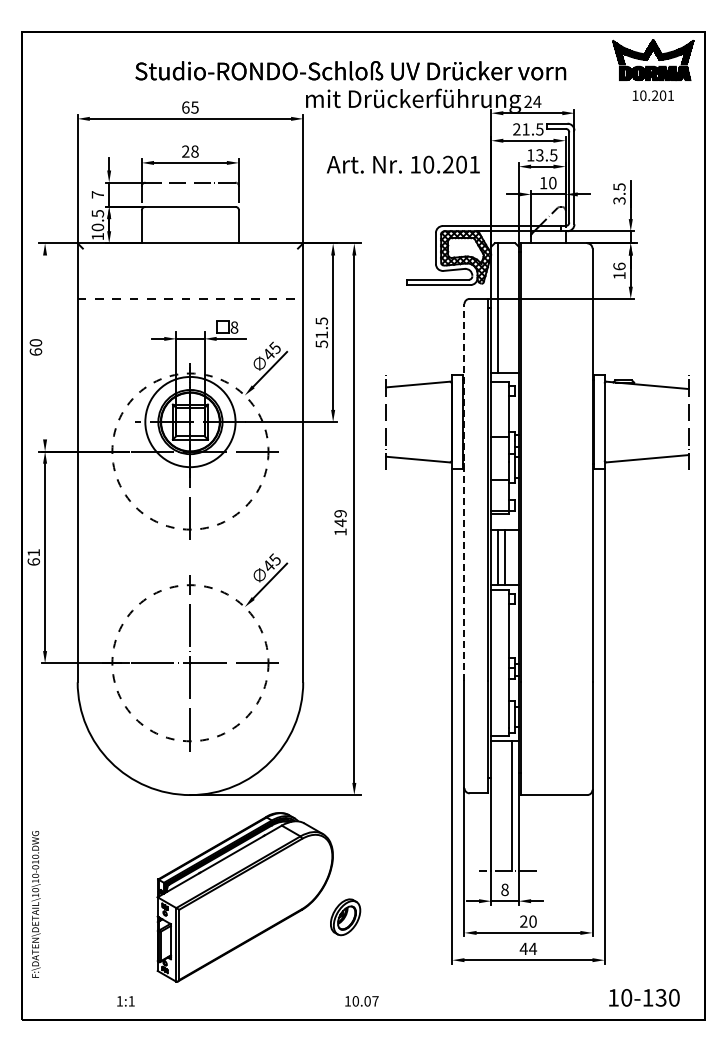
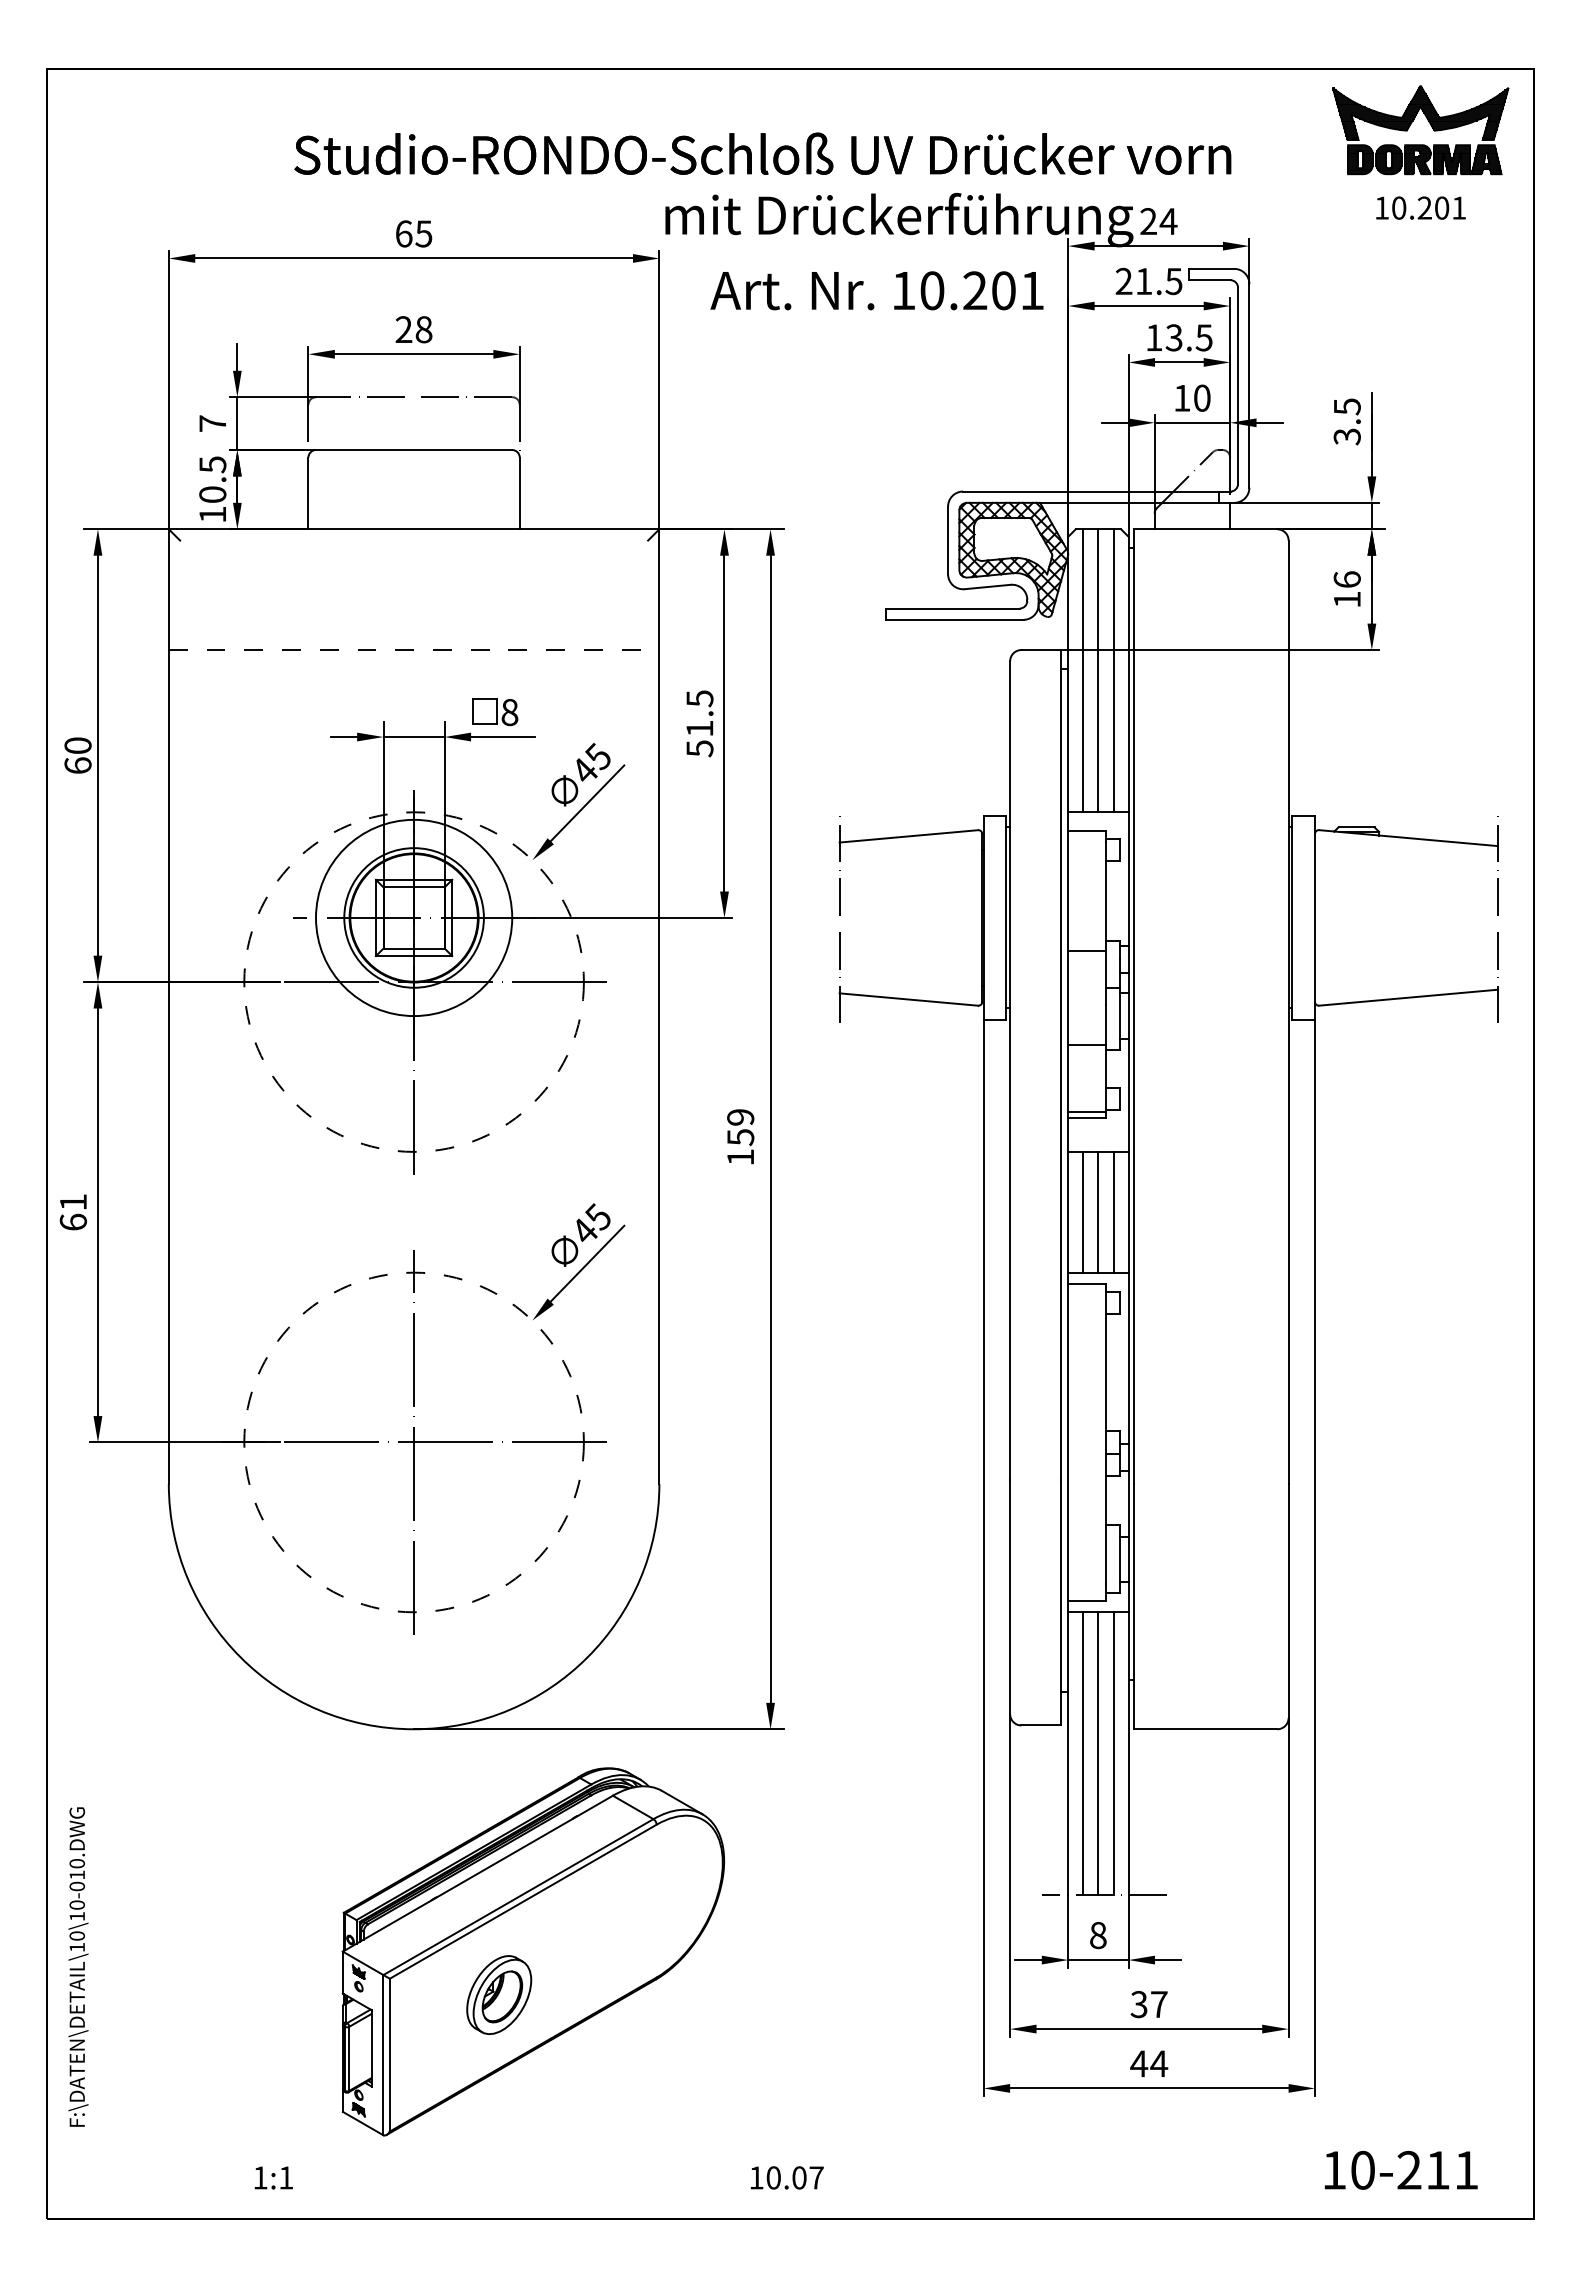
text: (403, 164) -> (877, 290), moved
line: (505, 308) -> (1099, 670), added
line: (512, 308) -> (1114, 670), added
line: (45, 347) -> (98, 755), added
line: (464, 491) -> (1010, 1068), dashed -> solid
text: (340, 522) -> (740, 1136), 149 -> 159
line: (512, 557) -> (1114, 1212), added
line: (498, 806) -> (1084, 1754), added
line: (505, 806) -> (1099, 1754), added
part: (345, 917) -> (499, 1995), moved
text: (528, 921) -> (1149, 2004), 20 -> 37
text: (660, 997) -> (1436, 2169), 10-130 -> 10-211

